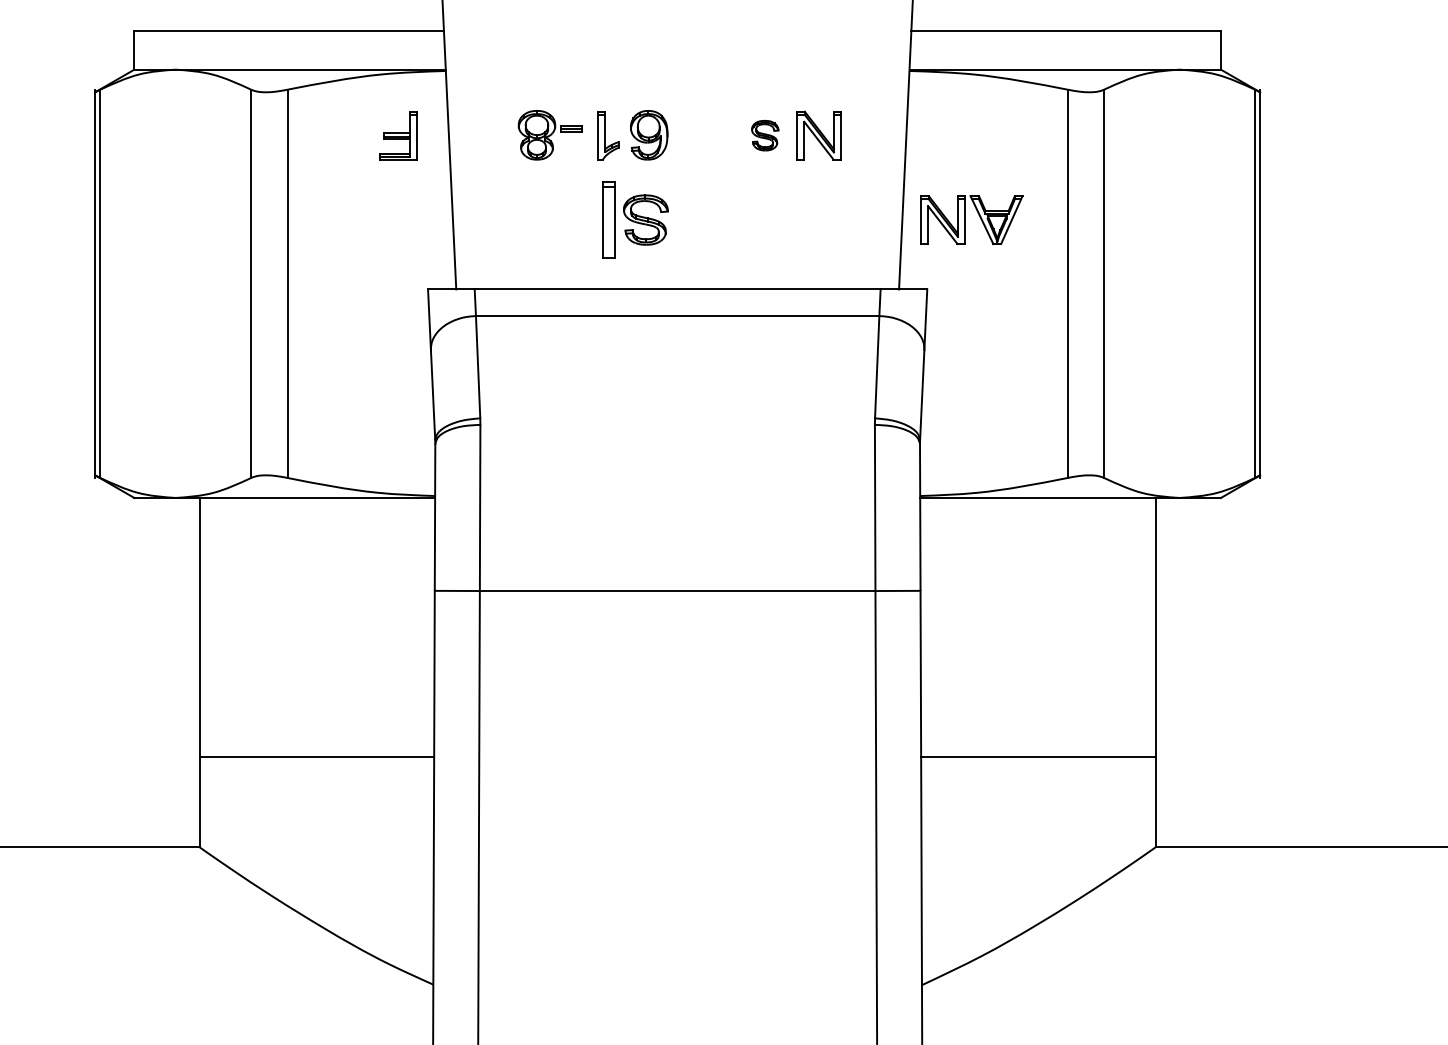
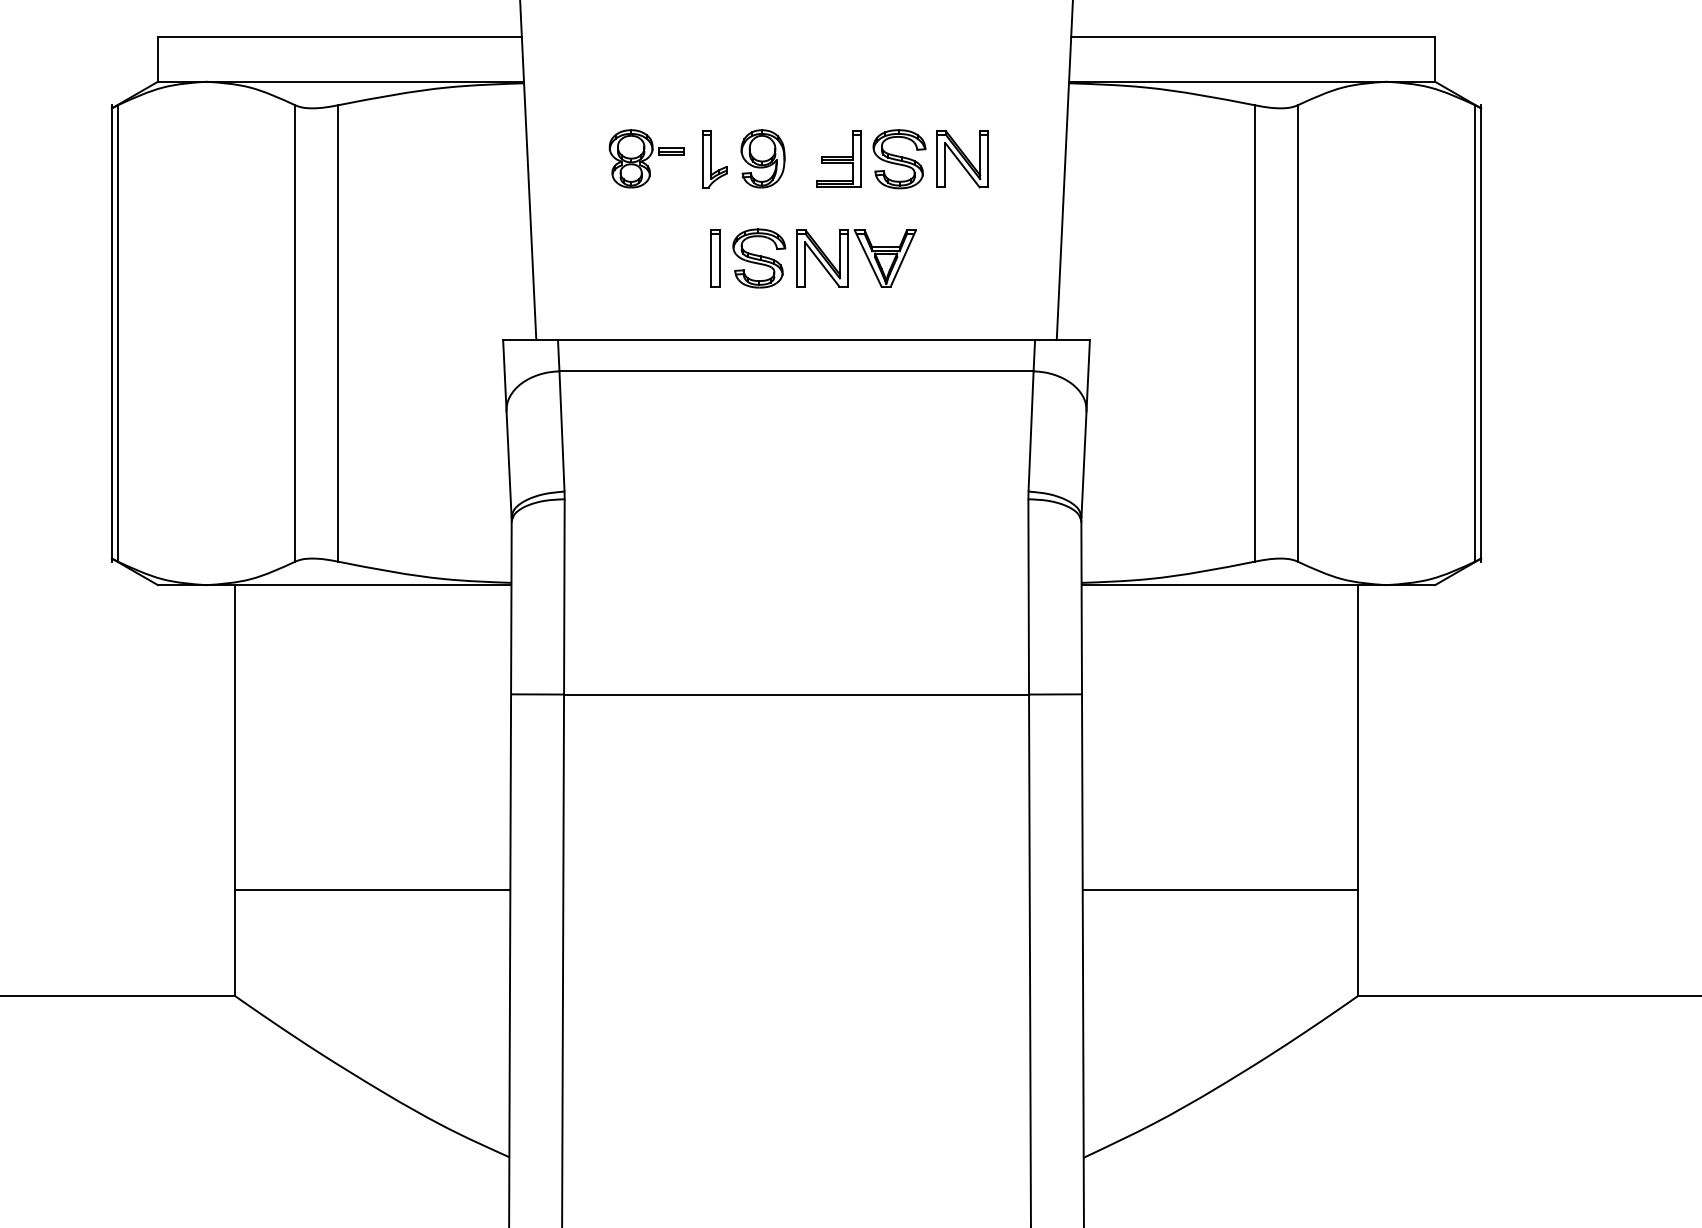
part: (397, 134) -> (838, 158), moved
part: (765, 135) -> (899, 159), size x1.67
part: (608, 220) -> (715, 258), size x0.62
part: (965, 220) -> (848, 258), moved

